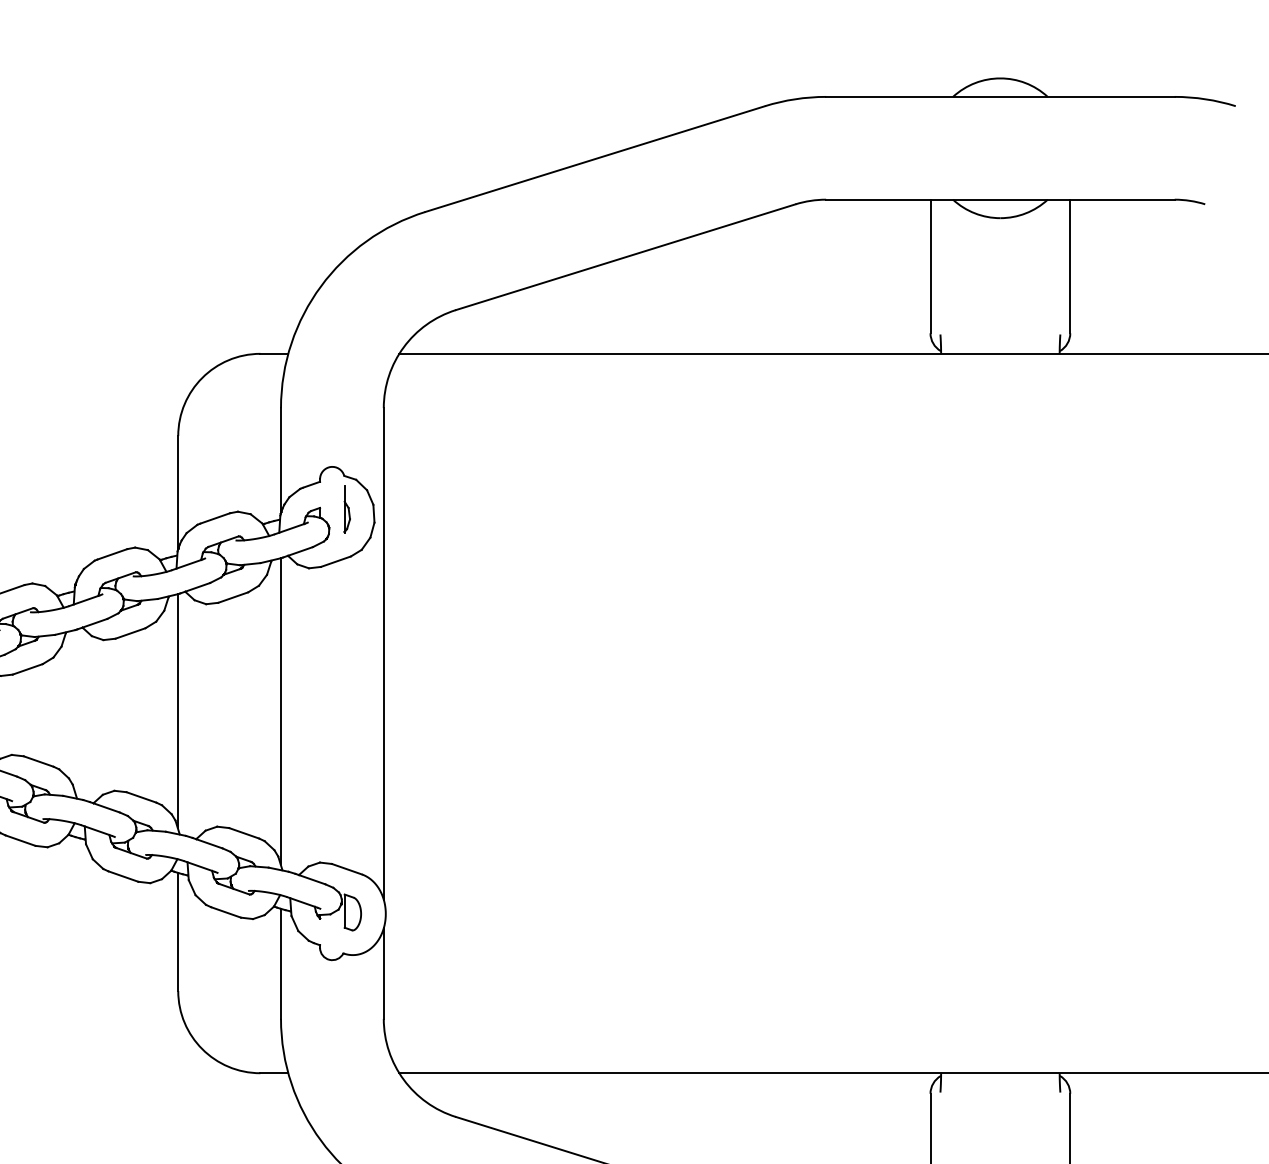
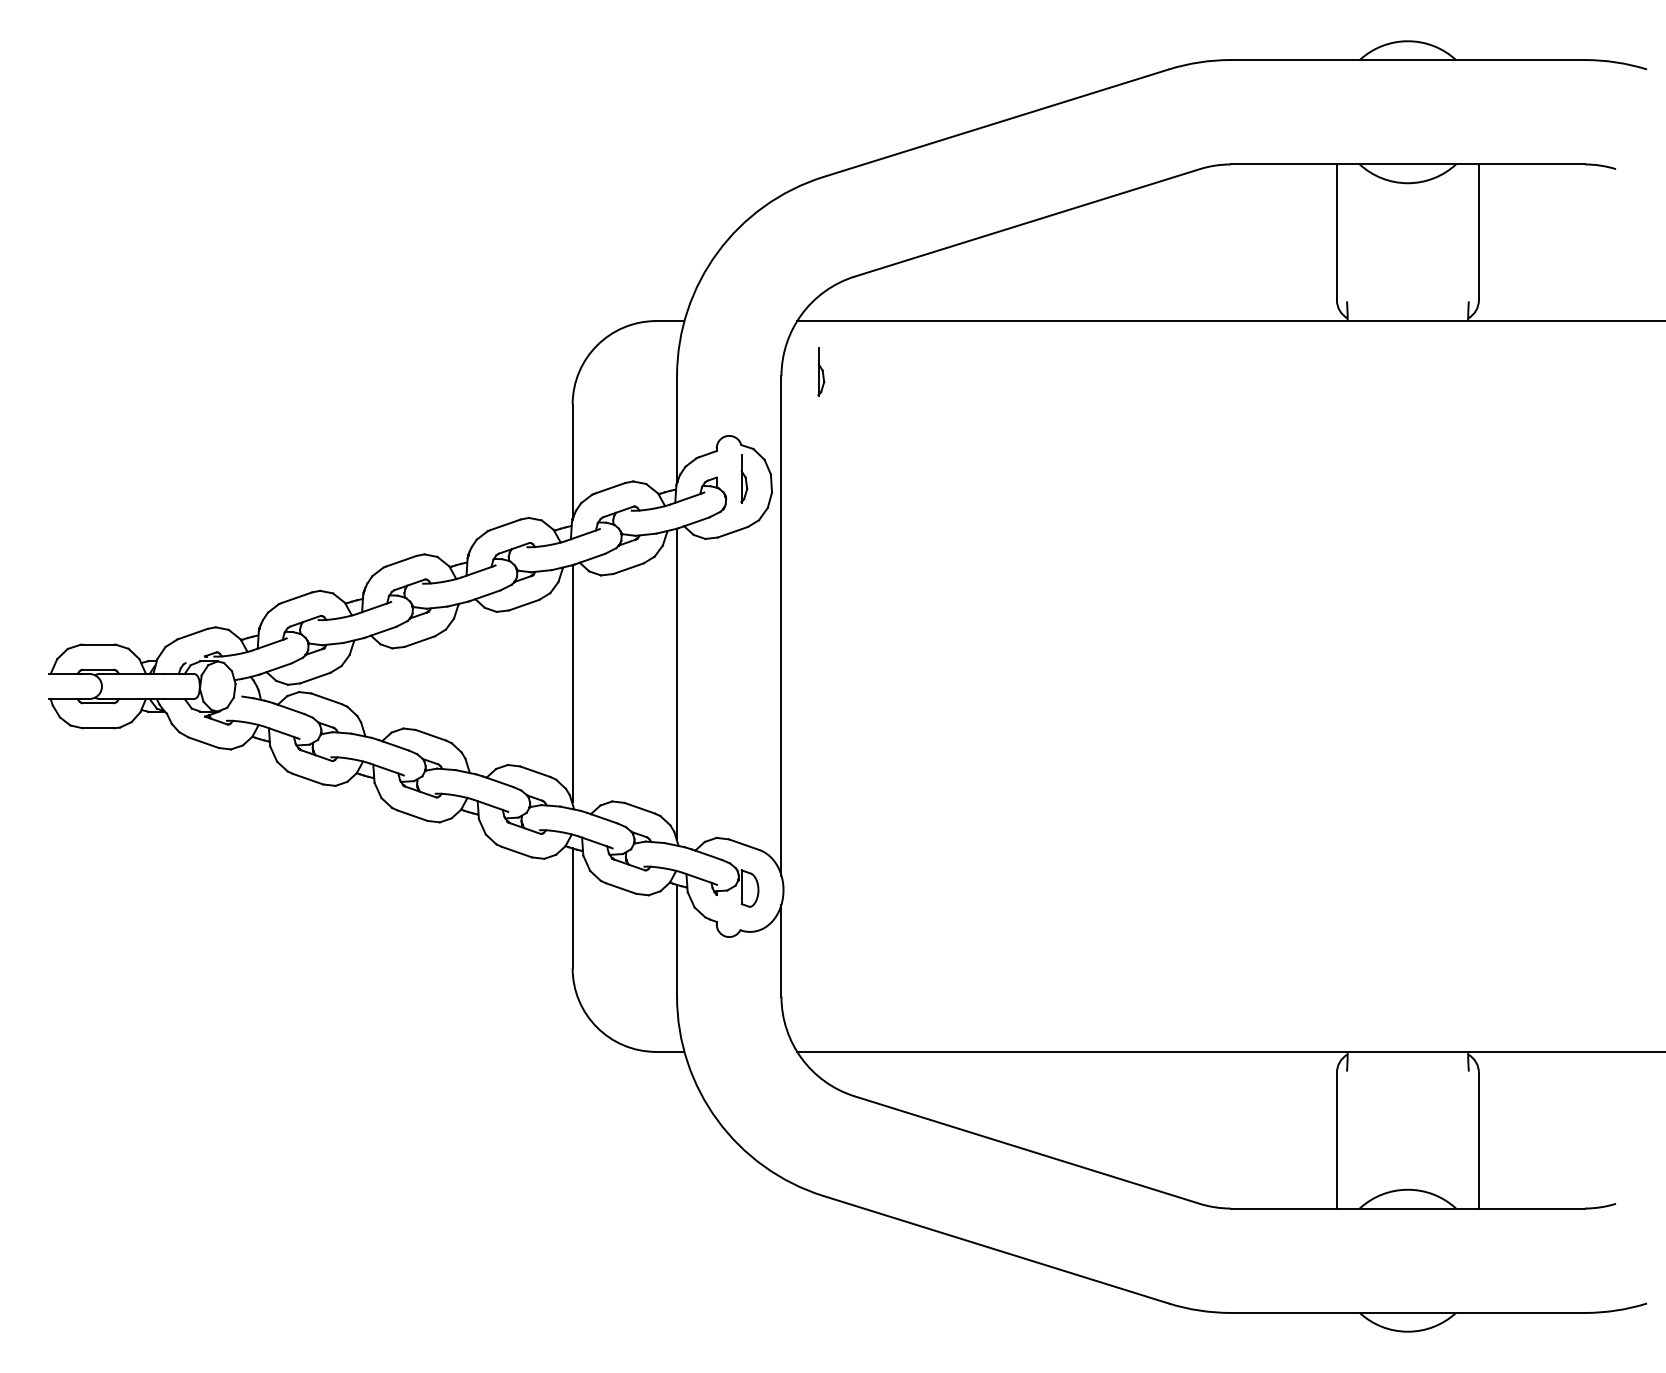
part: (423, 403) -> (821, 371), added

